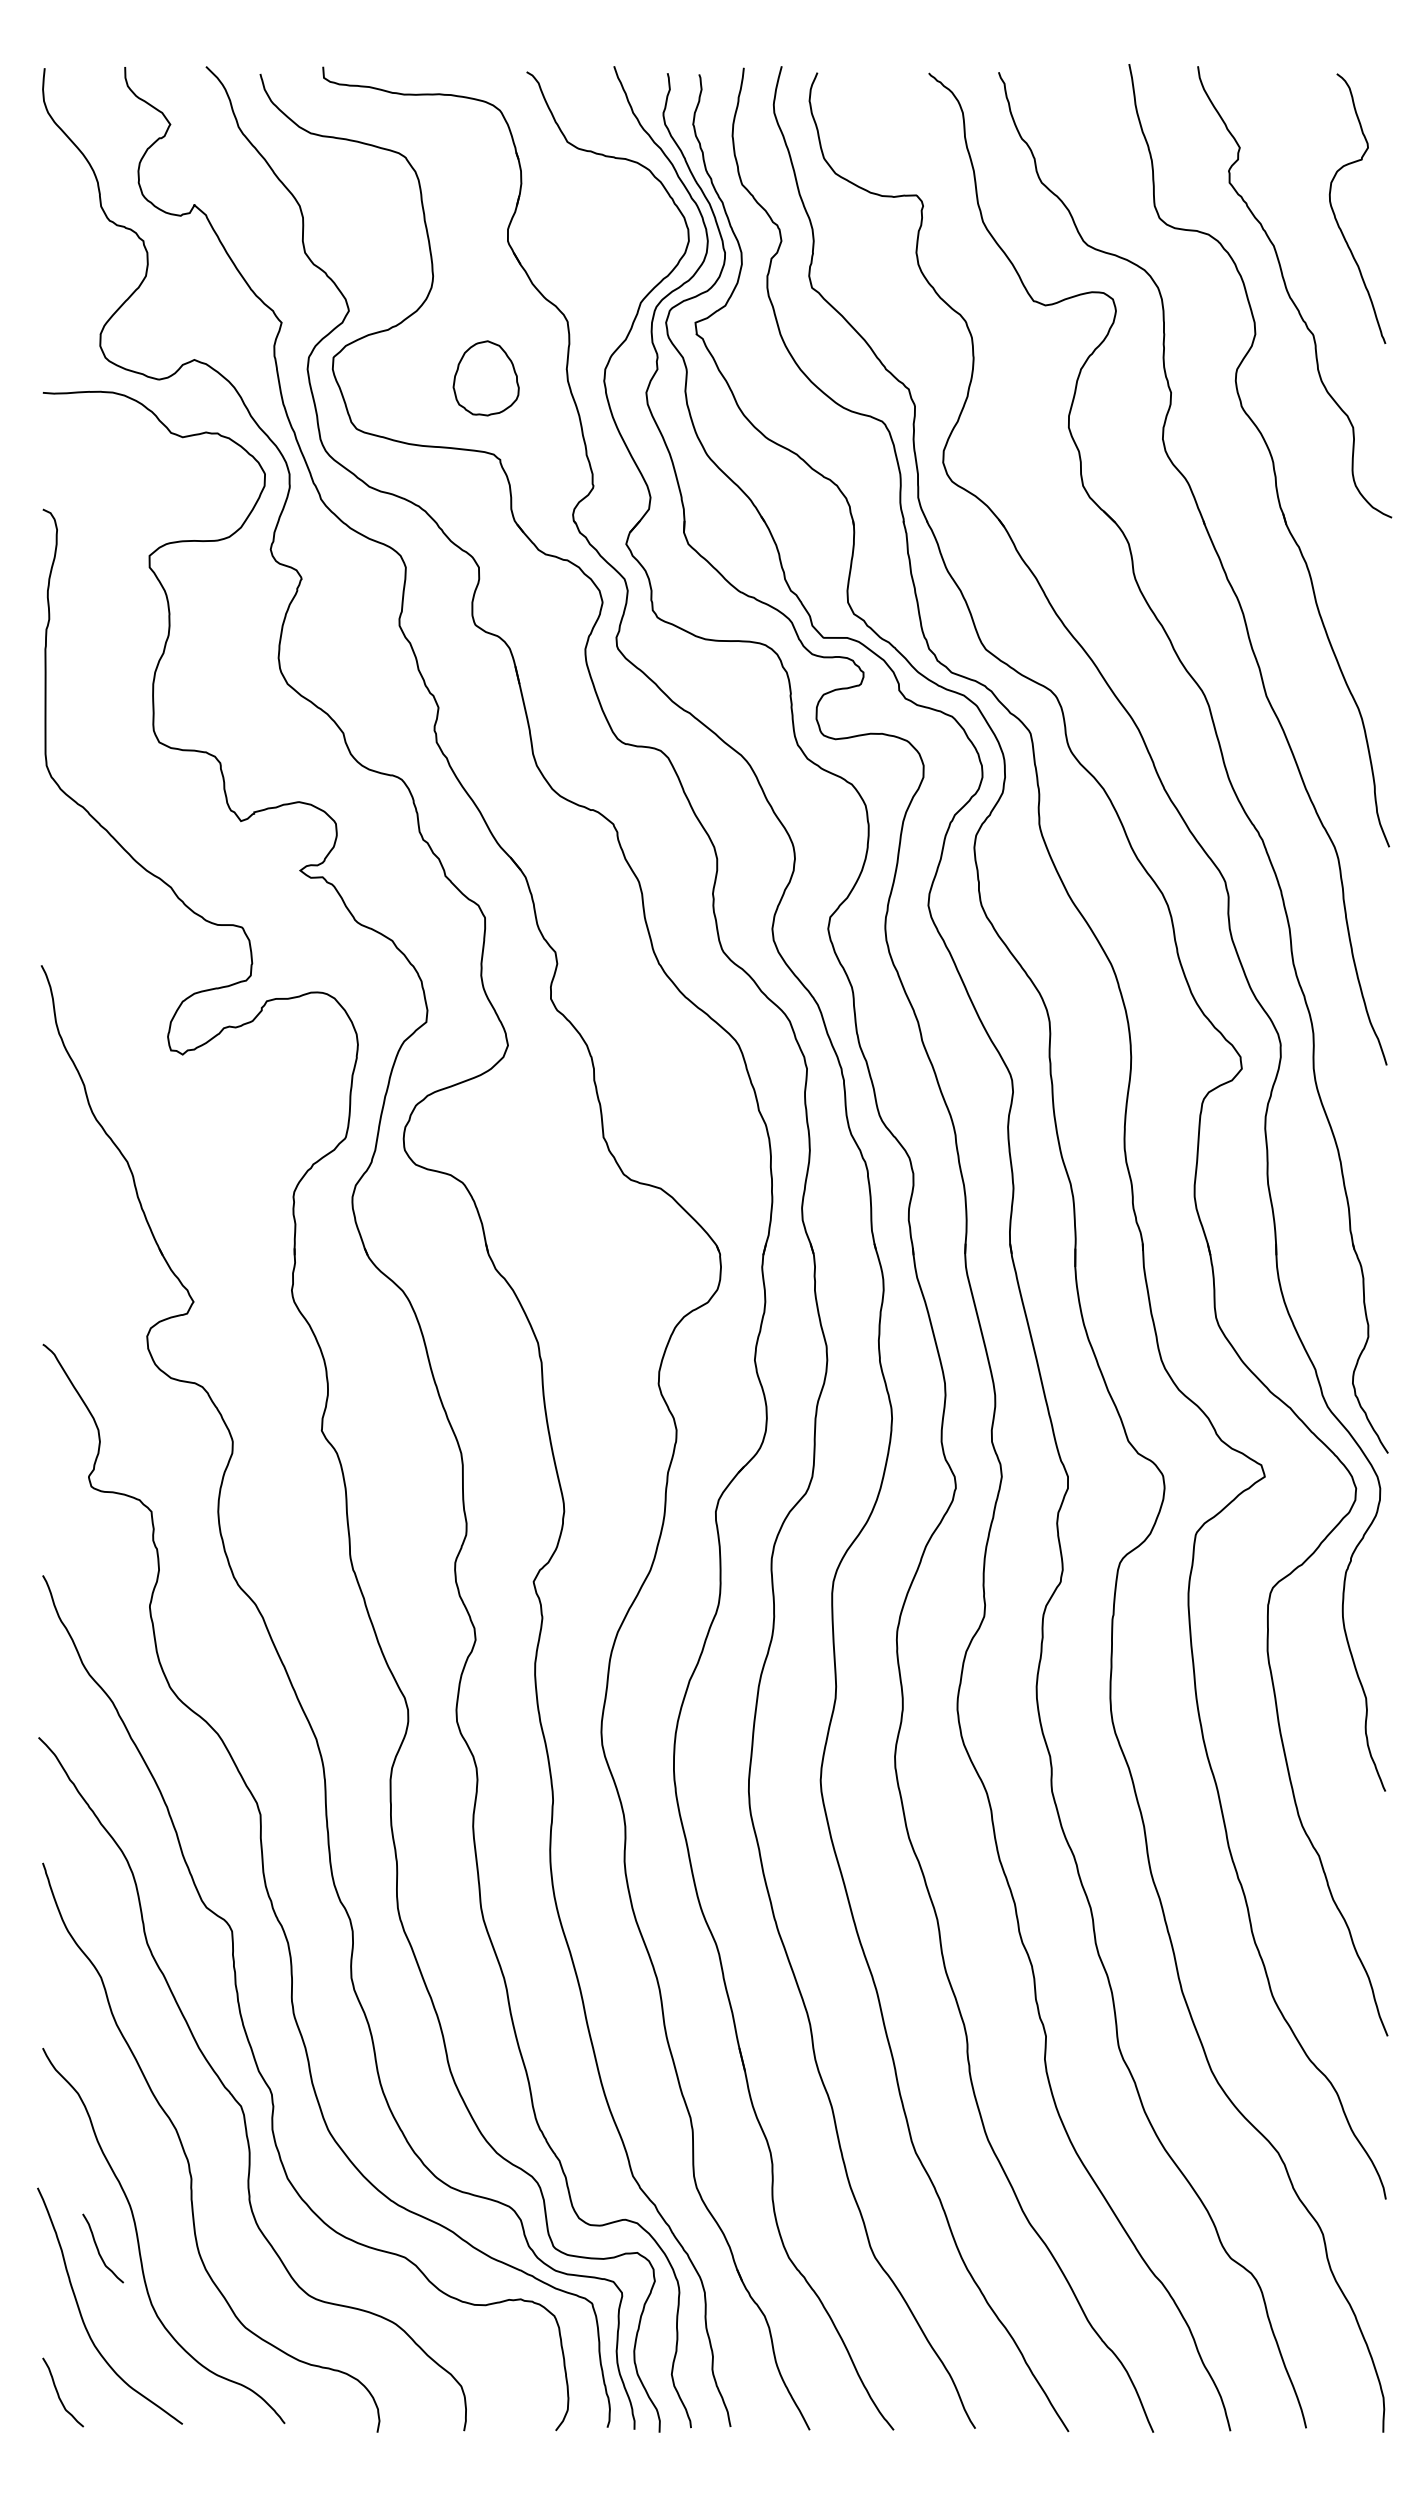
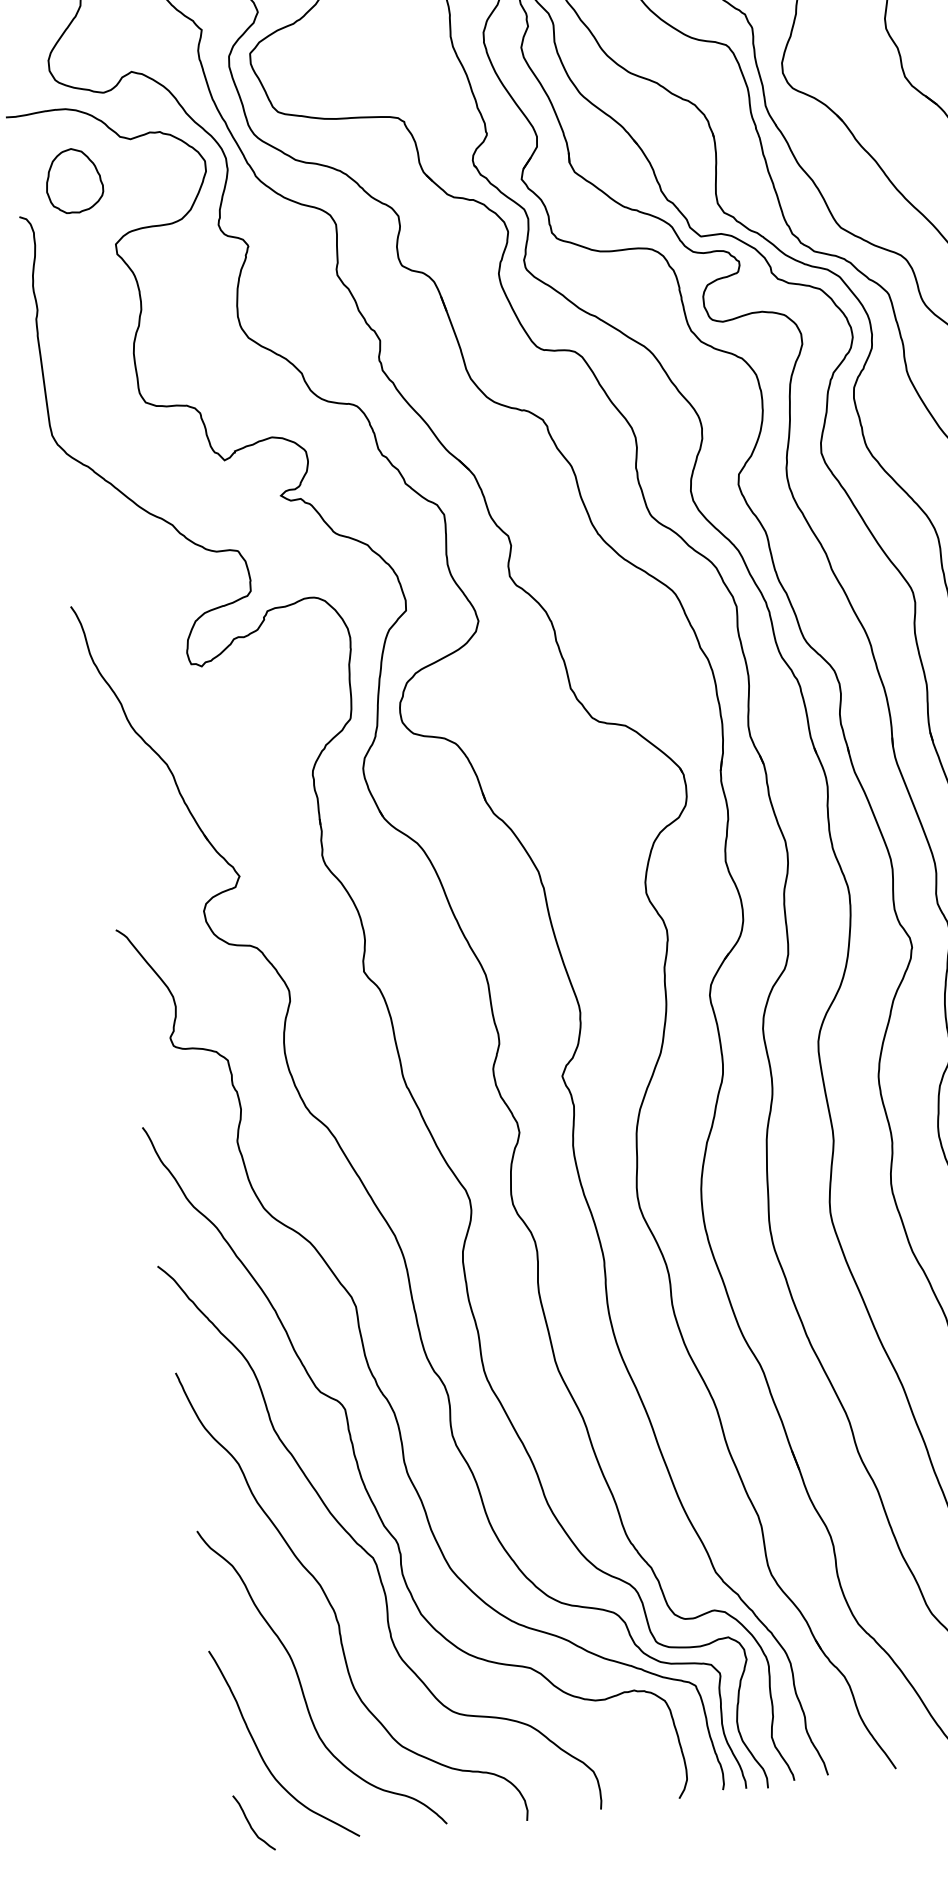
part: (485, 378) -> (73, 181), moved
curve: (99, 2250) -> (268, 1697), removed

